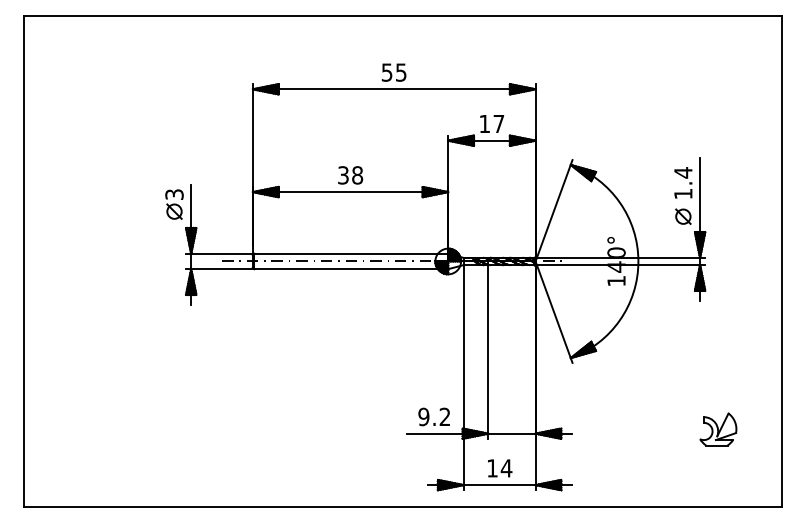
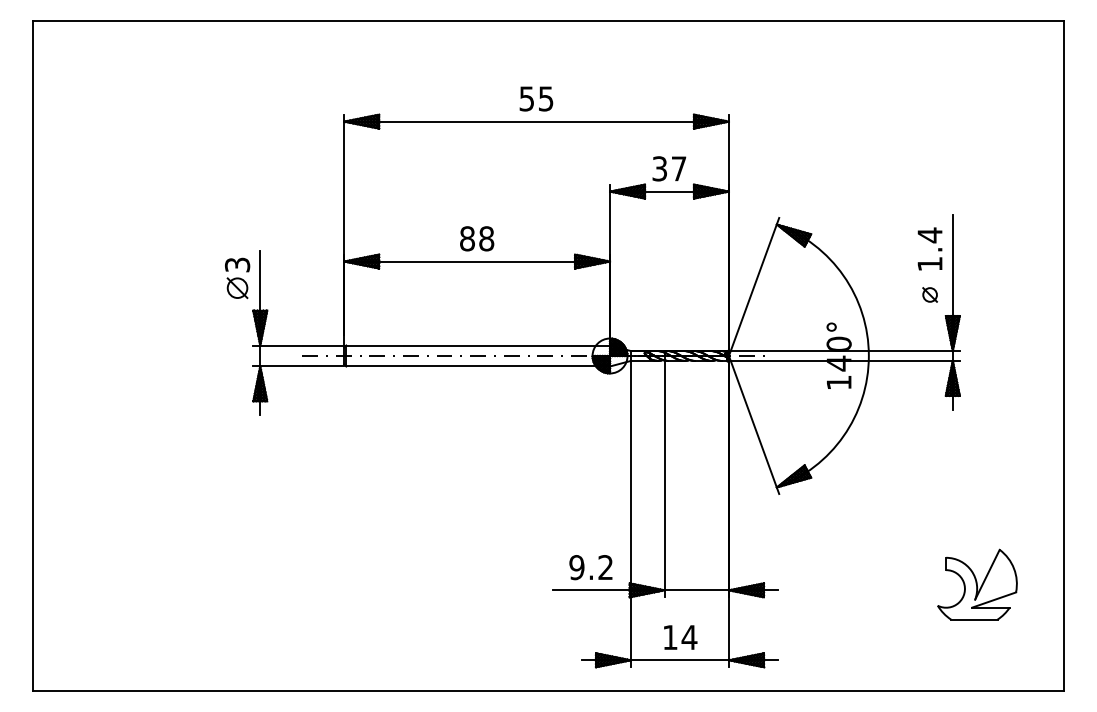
text: (484, 123) -> (659, 168), 17 -> 37
text: (343, 175) -> (467, 238), 38 -> 88
part: (683, 216) -> (930, 294), size x0.7
part: (718, 429) -> (977, 584), size x1.6

